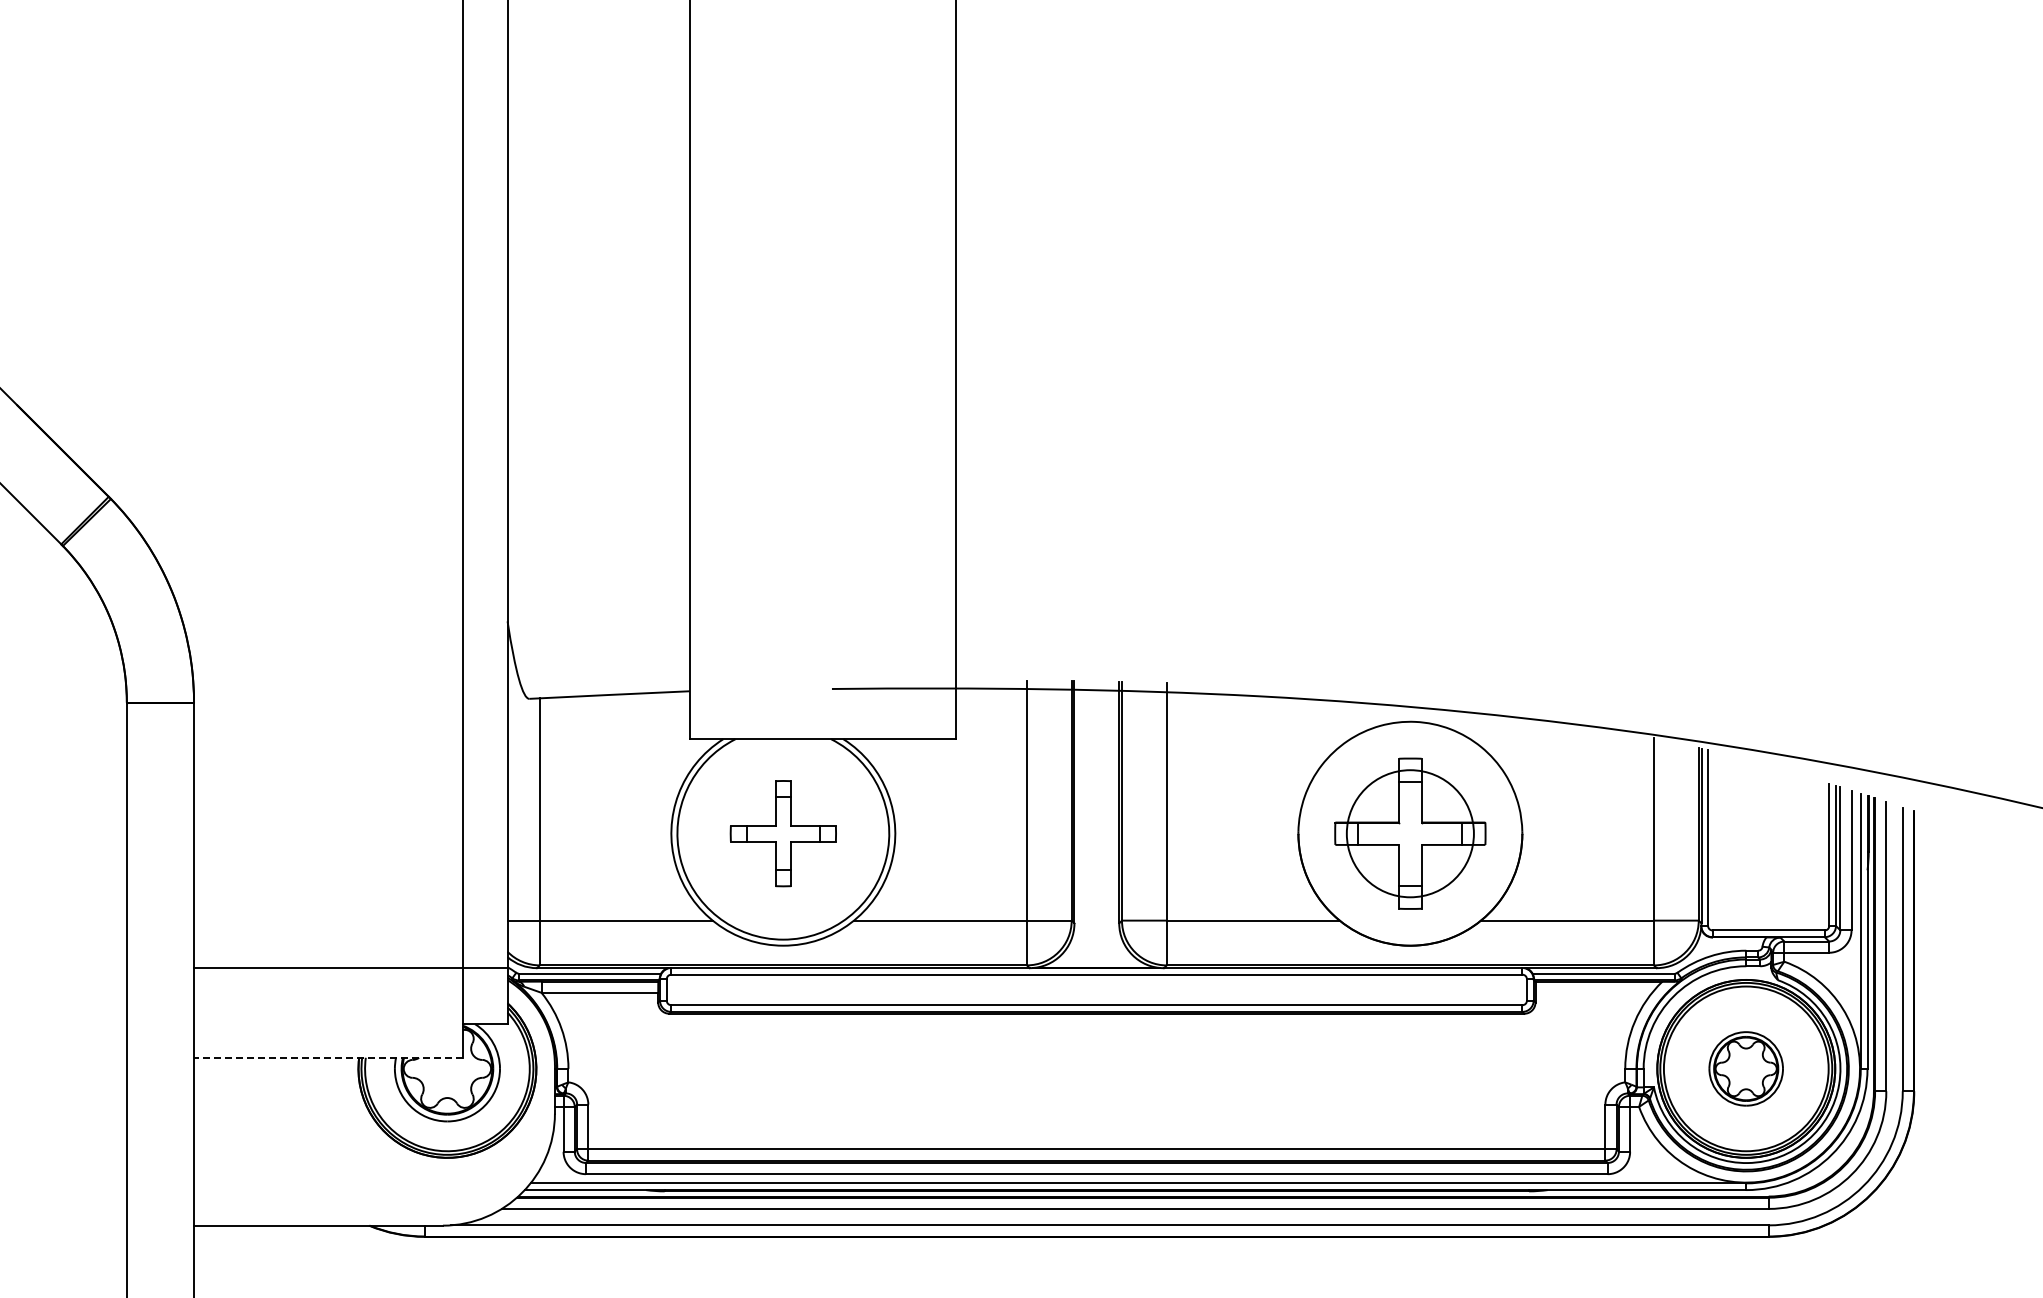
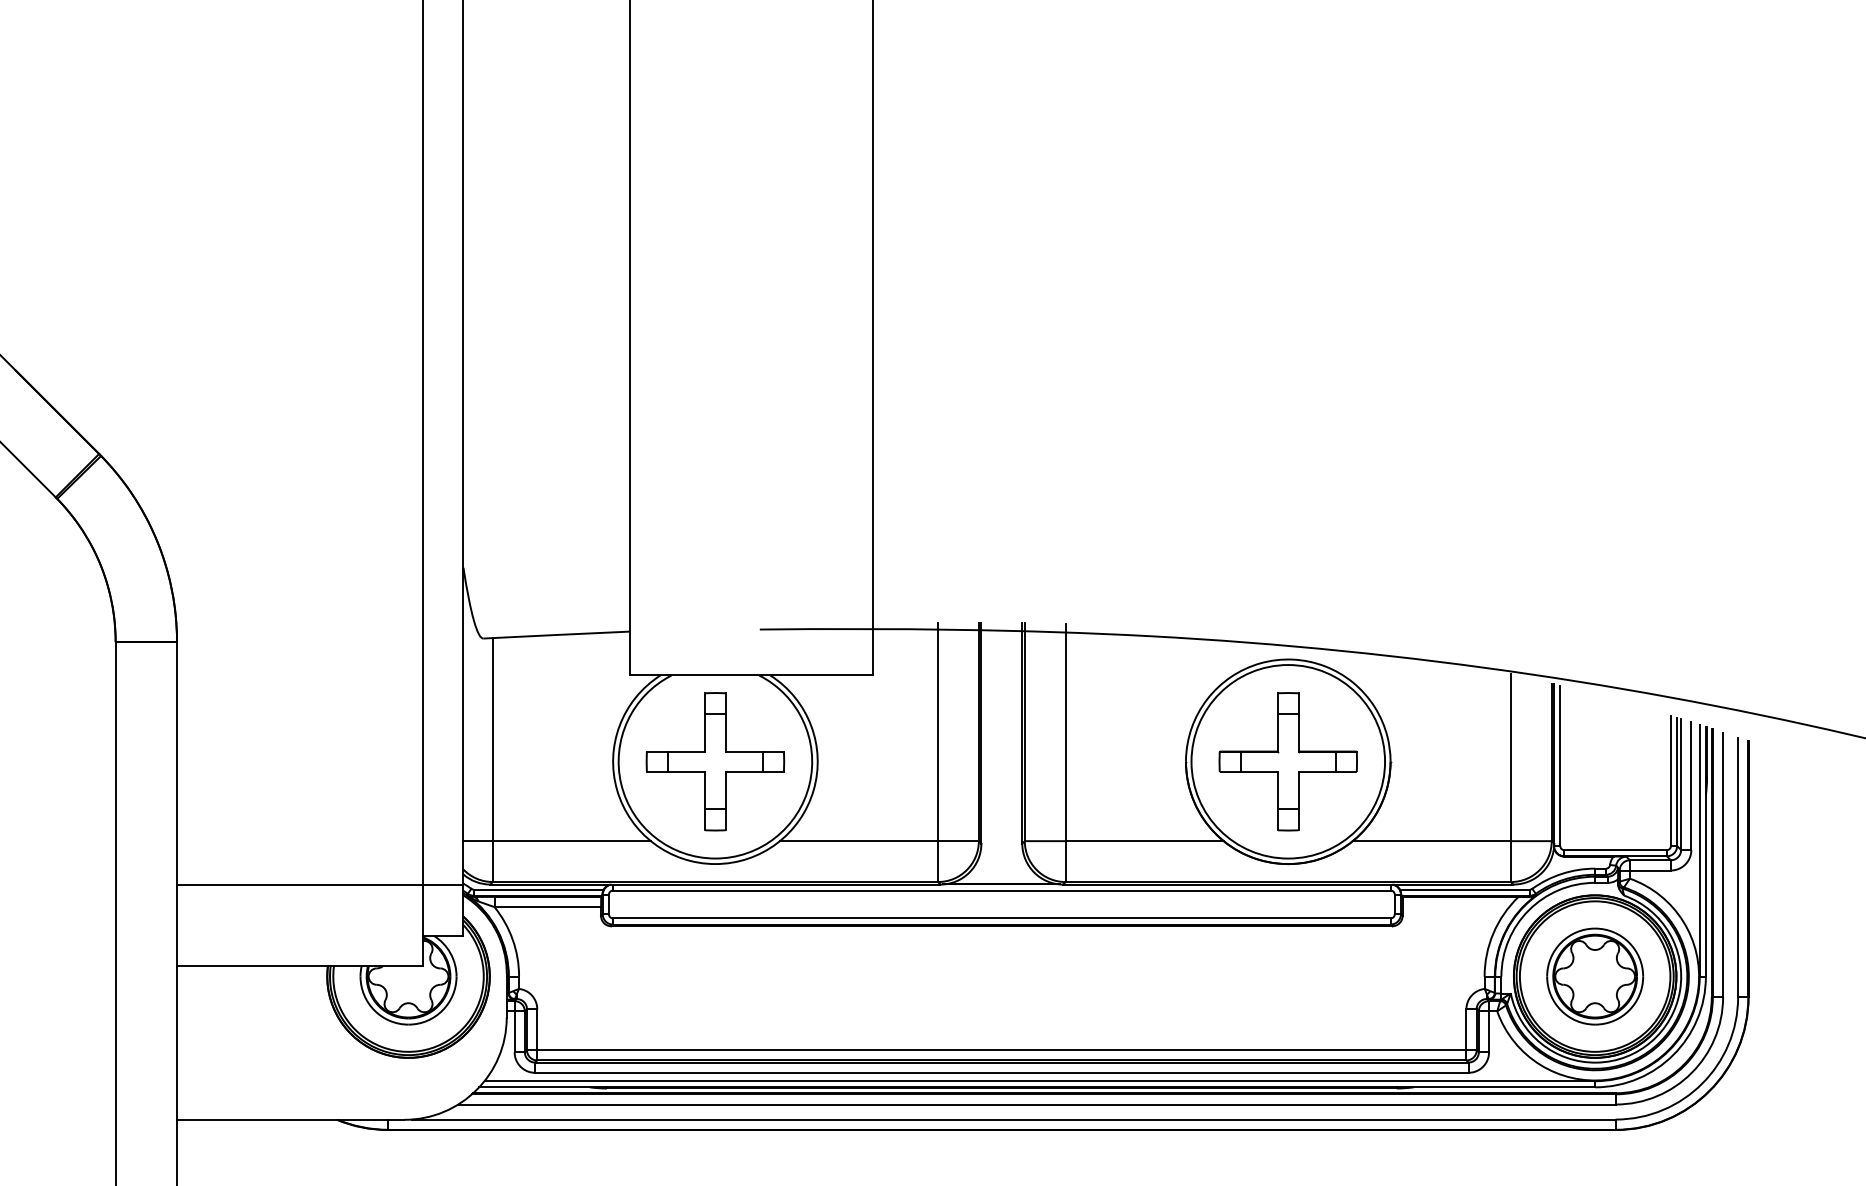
part: (783, 833) -> (715, 761), size x1.43
circle: (1410, 833) -> (1288, 761), size x1.67
line: (327, 1057) -> (298, 966), dashed -> solid
part: (1745, 1068) -> (1594, 976), size x1.43

